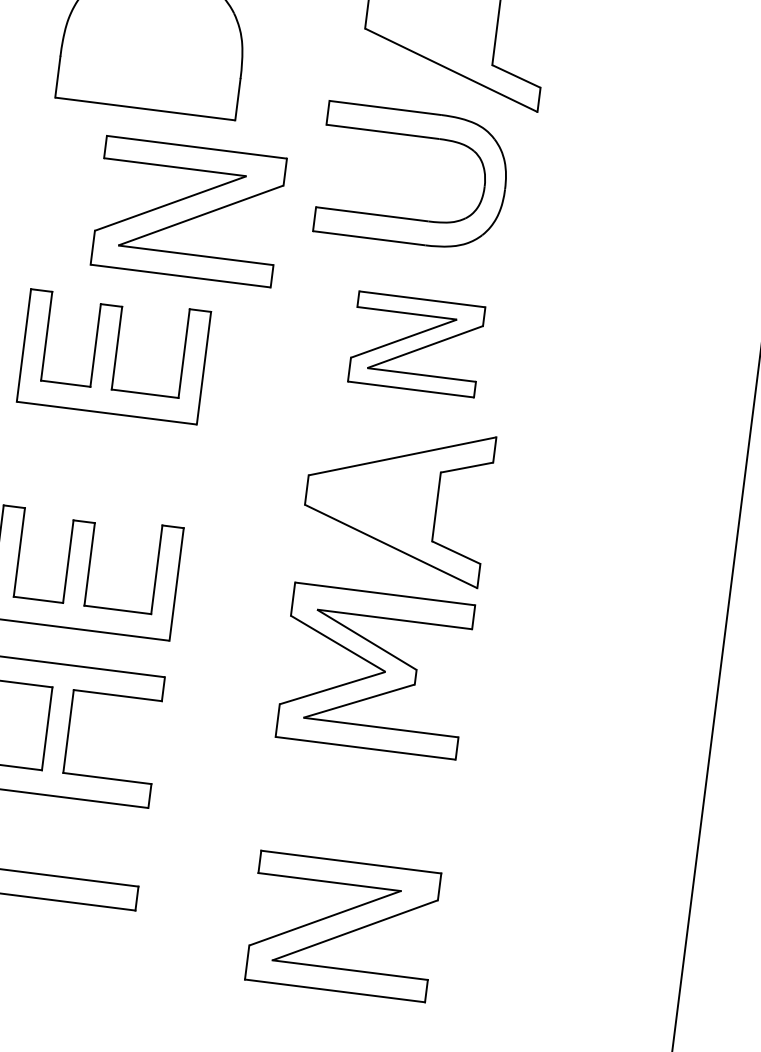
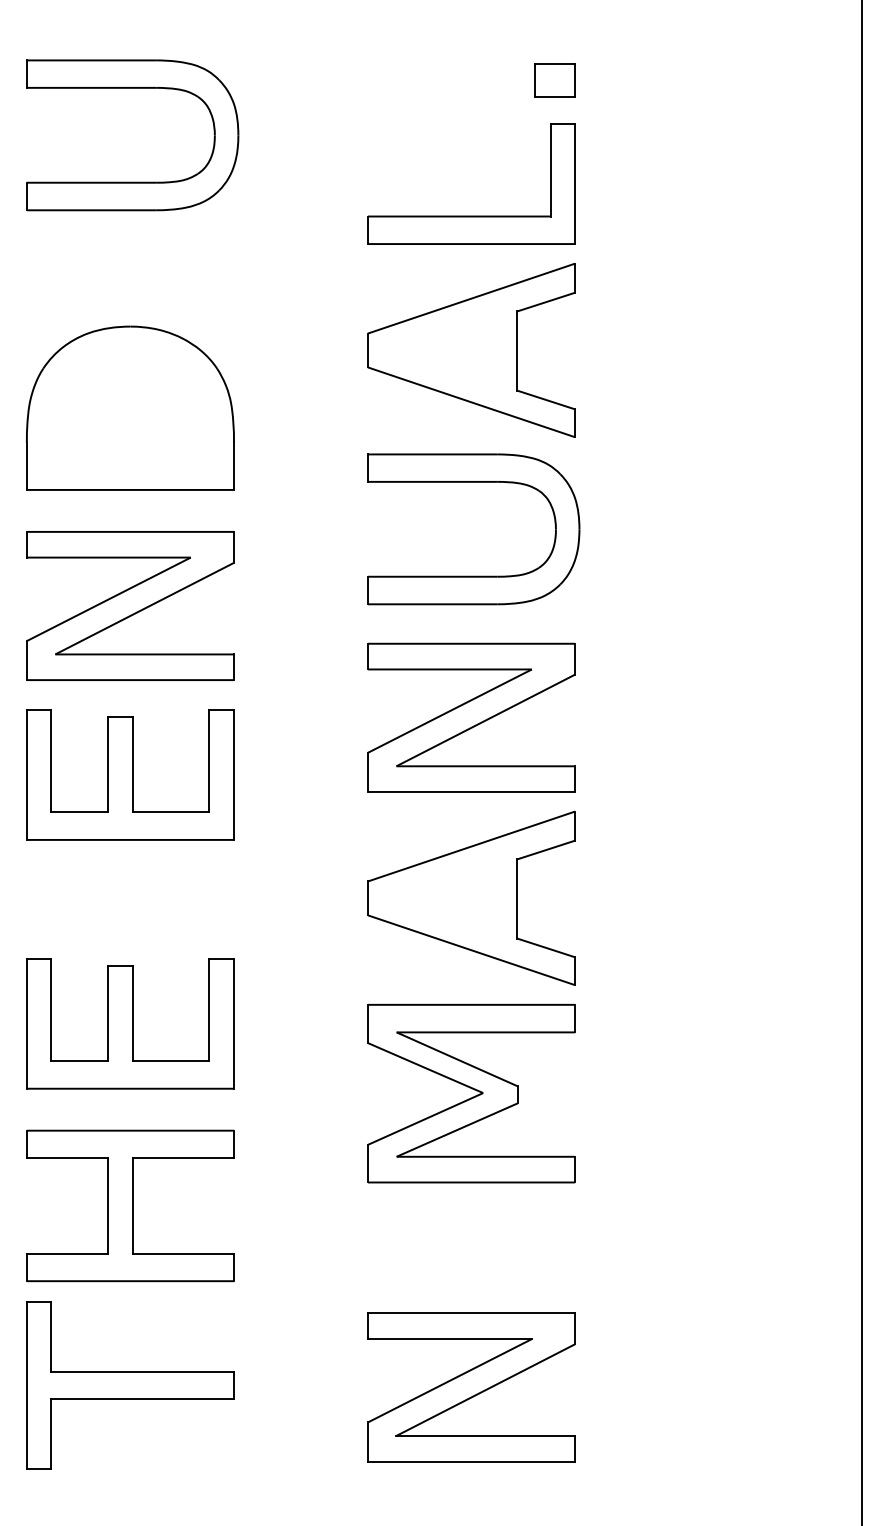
part: (188, 211) -> (130, 605), moved
part: (407, 217) -> (473, 575), moved
part: (416, 344) -> (471, 717), size x1.43

